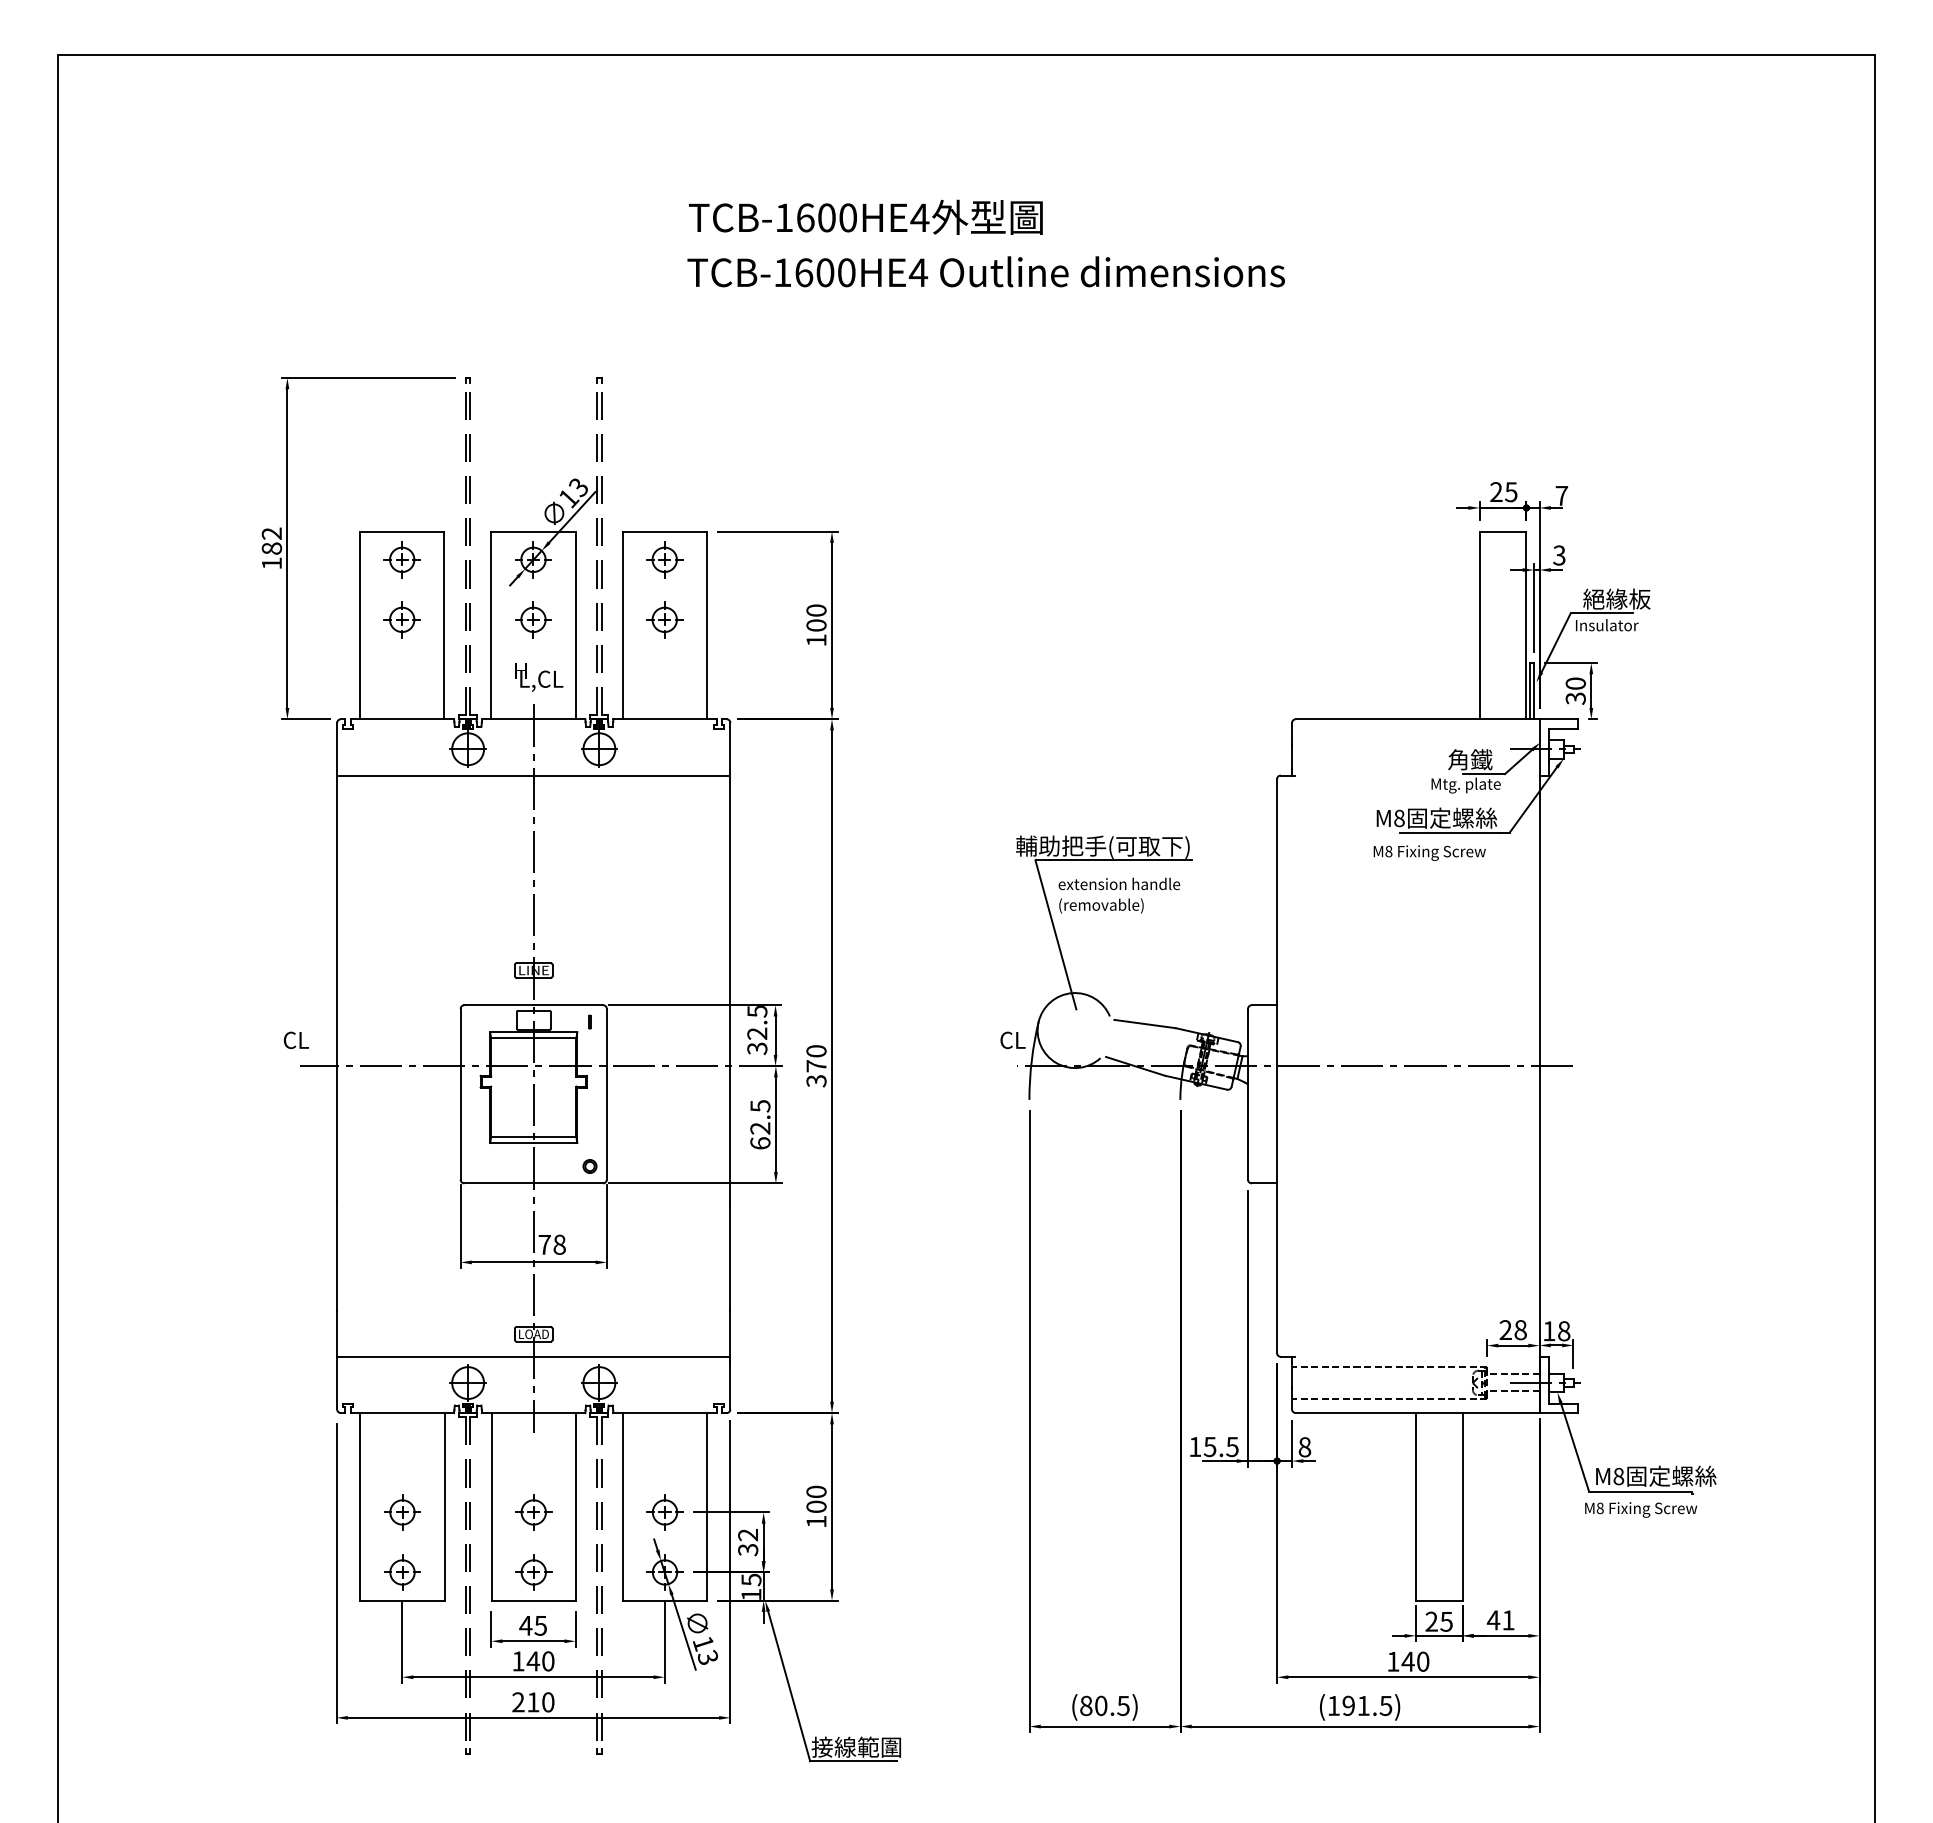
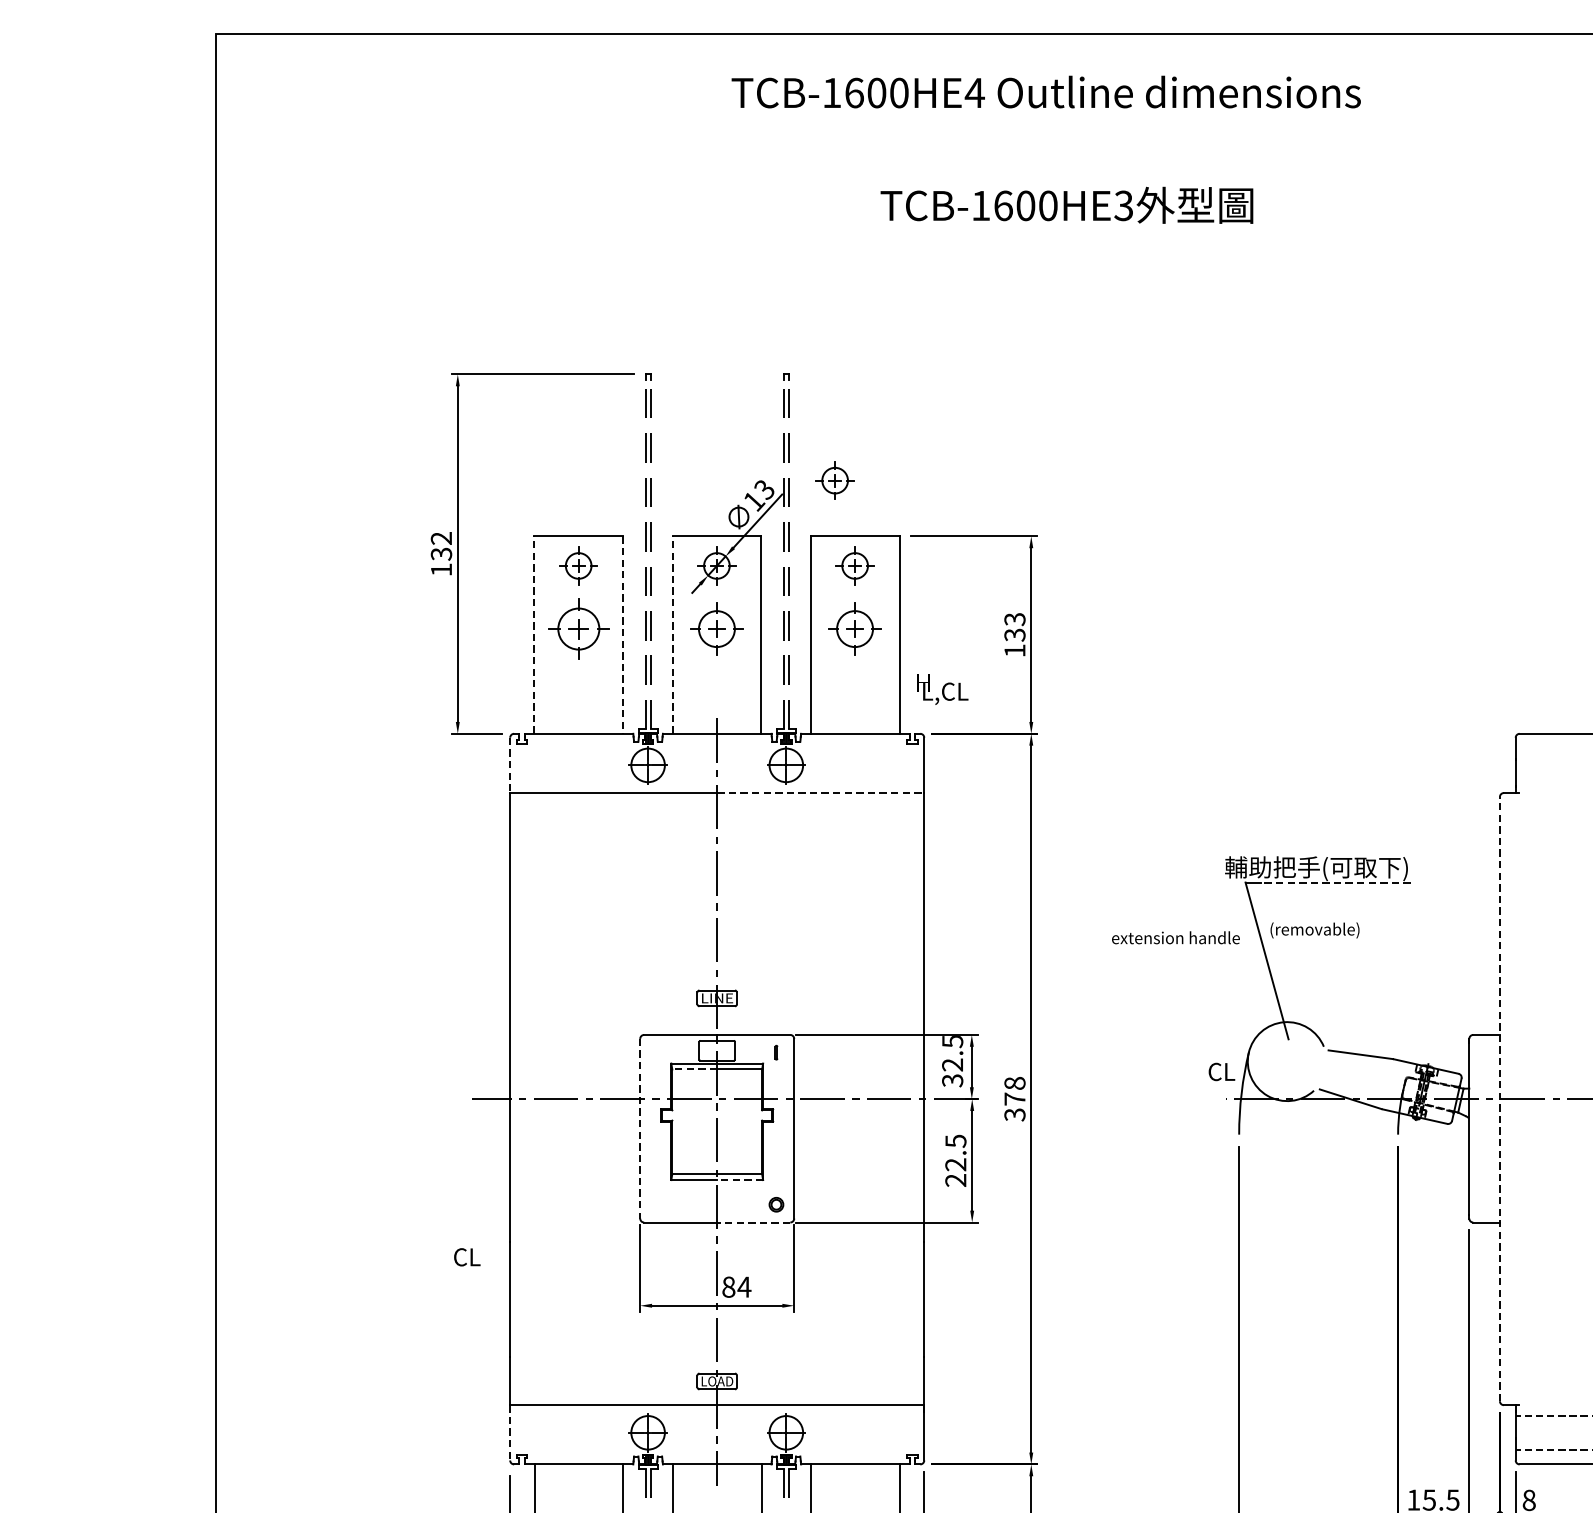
text: (919, 217) -> (1123, 205), TCB-1600HE4 -> TCB-1600HE3
text: (985, 271) -> (1045, 91), moved
part: (645, 478) -> (834, 480), added
text: (271, 548) -> (441, 554), 182 -> 132
text: (816, 617) -> (1014, 626), 100 -> 133
part: (401, 619) -> (577, 628), size x1.6
part: (533, 619) -> (716, 628), size x1.4
part: (664, 619) -> (854, 628), size x1.4
line: (360, 625) -> (534, 635), solid -> dashed
line: (444, 625) -> (623, 635), solid -> dashed
line: (491, 625) -> (672, 635), solid -> dashed
text: (539, 677) -> (943, 689), moved
line: (337, 749) -> (510, 765), solid -> dashed
line: (632, 775) -> (821, 793), solid -> dashed
line: (1120, 860) -> (1335, 882), solid -> dashed
text: (1119, 883) -> (1176, 937), moved
line: (511, 1038) -> (693, 1069), solid -> dashed
text: (296, 1040) -> (467, 1257), moved
text: (816, 1051) -> (1014, 1083), 370 -> 378
line: (1277, 1066) -> (1500, 1099), solid -> dashed
line: (460, 1094) -> (640, 1128), solid -> dashed
line: (555, 1143) -> (740, 1180), solid -> dashed
text: (760, 1143) -> (955, 1180), 62.5 -> 22.5
line: (568, 1183) -> (753, 1222), solid -> dashed
text: (552, 1244) -> (736, 1286), 78 -> 84
line: (337, 1383) -> (510, 1433), solid -> dashed

